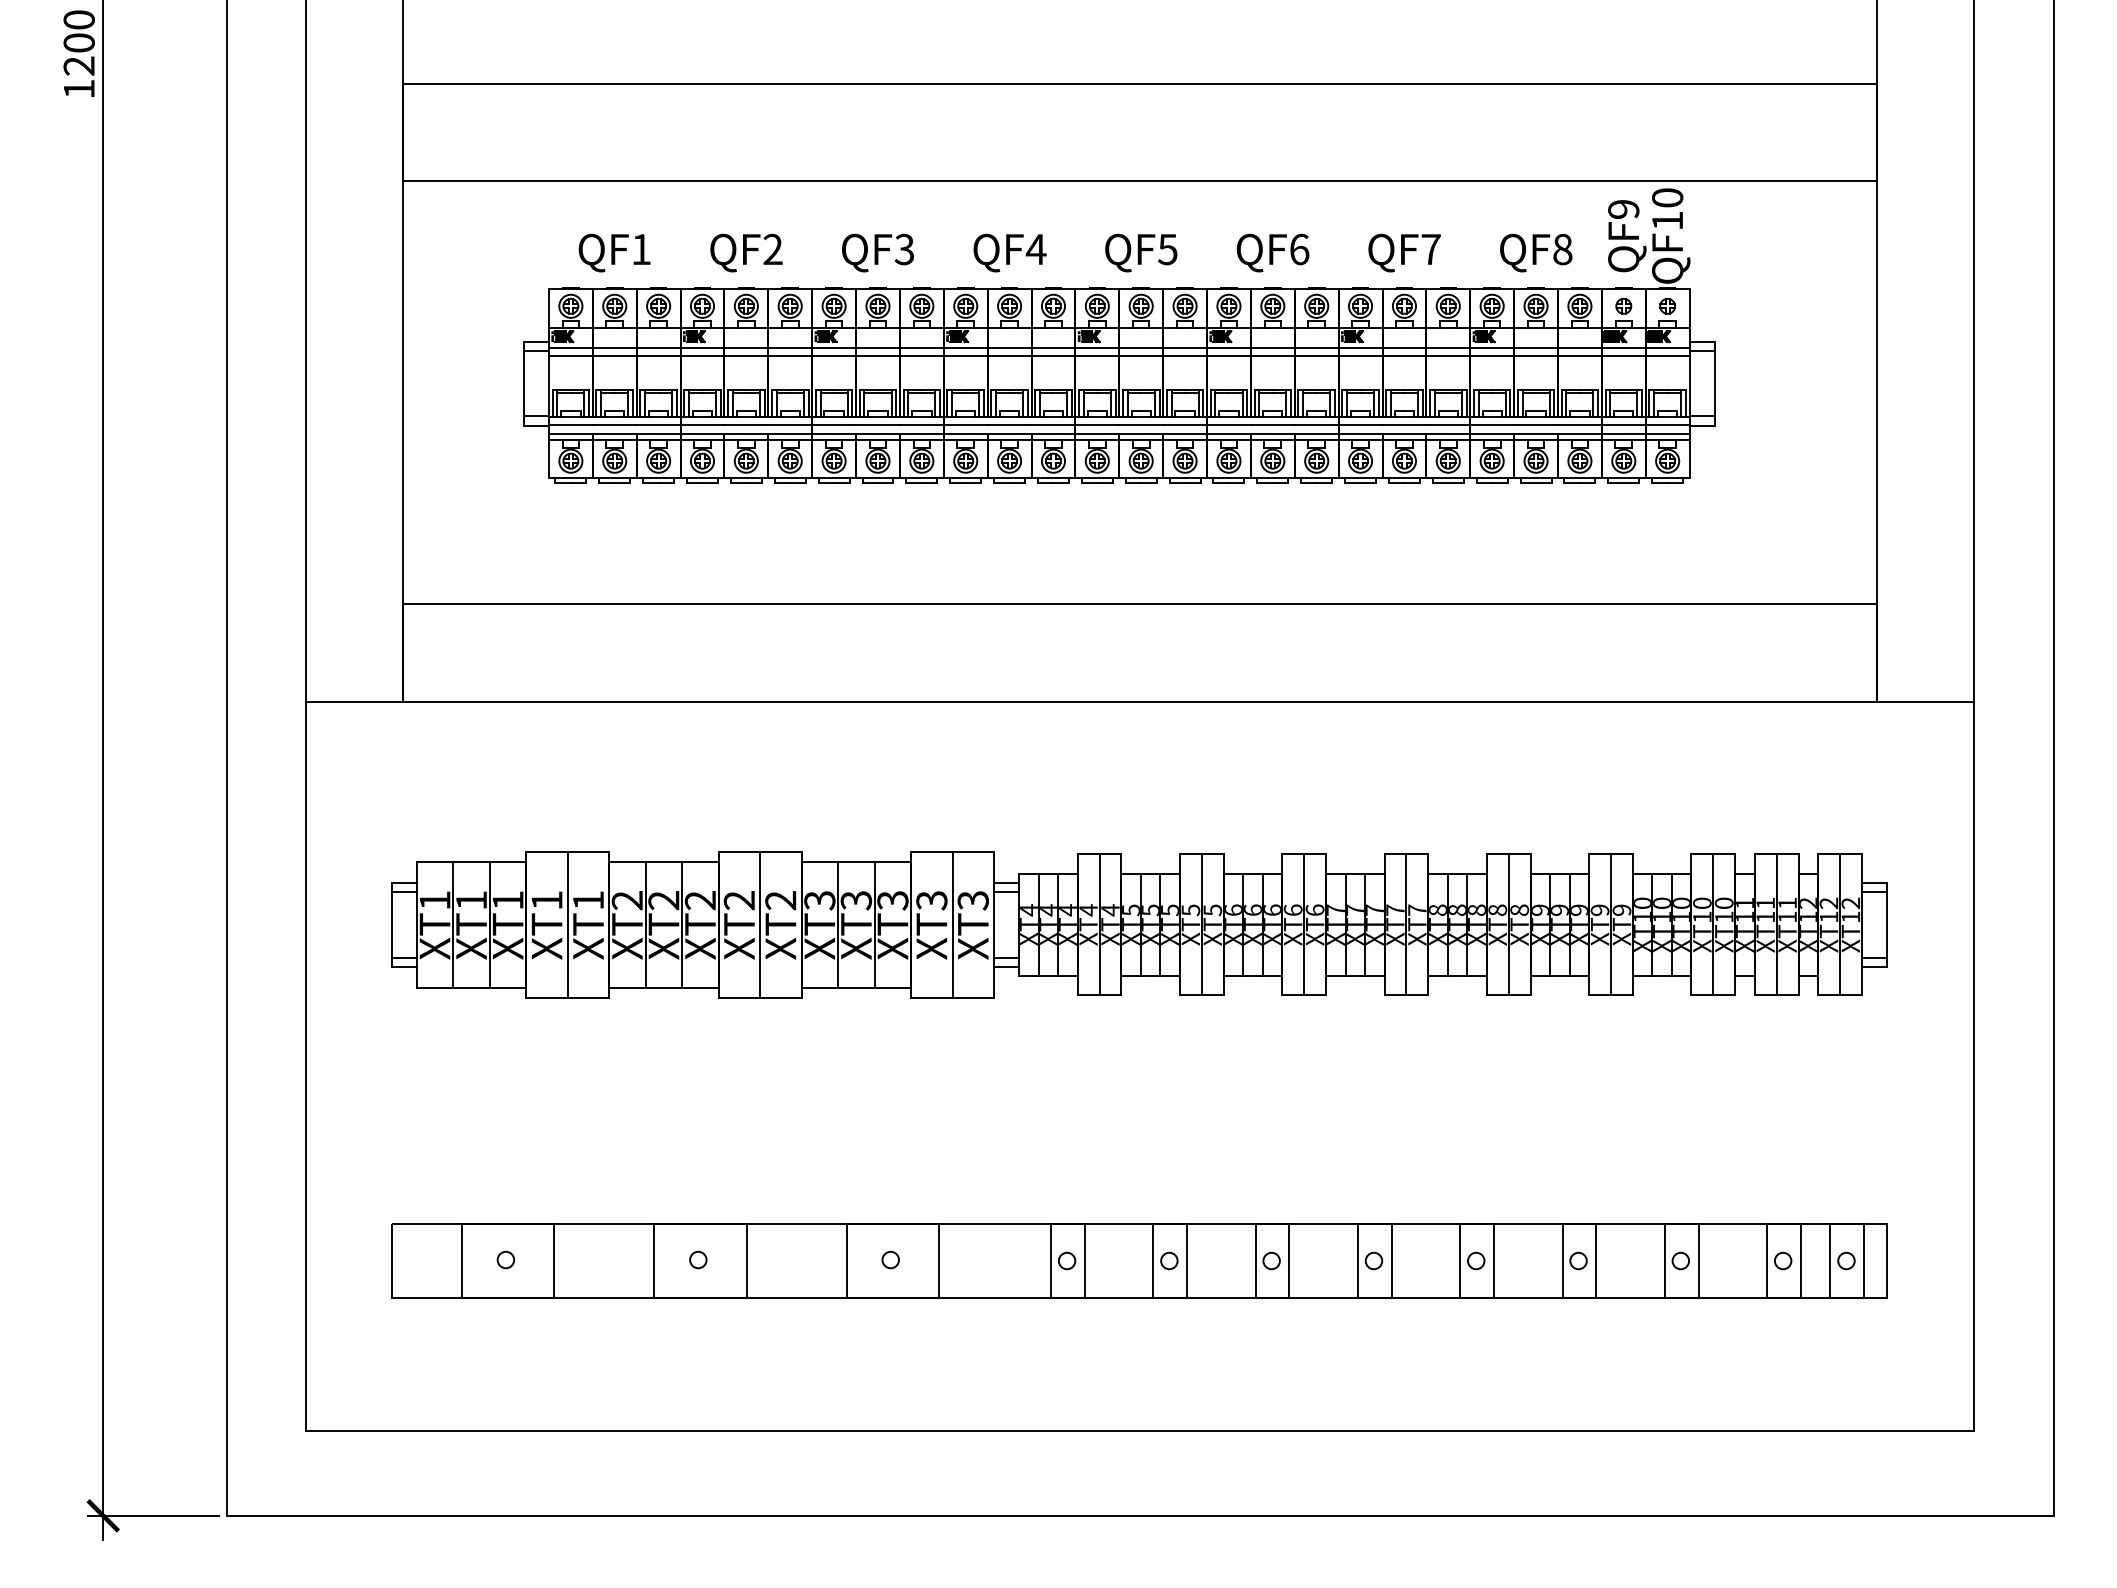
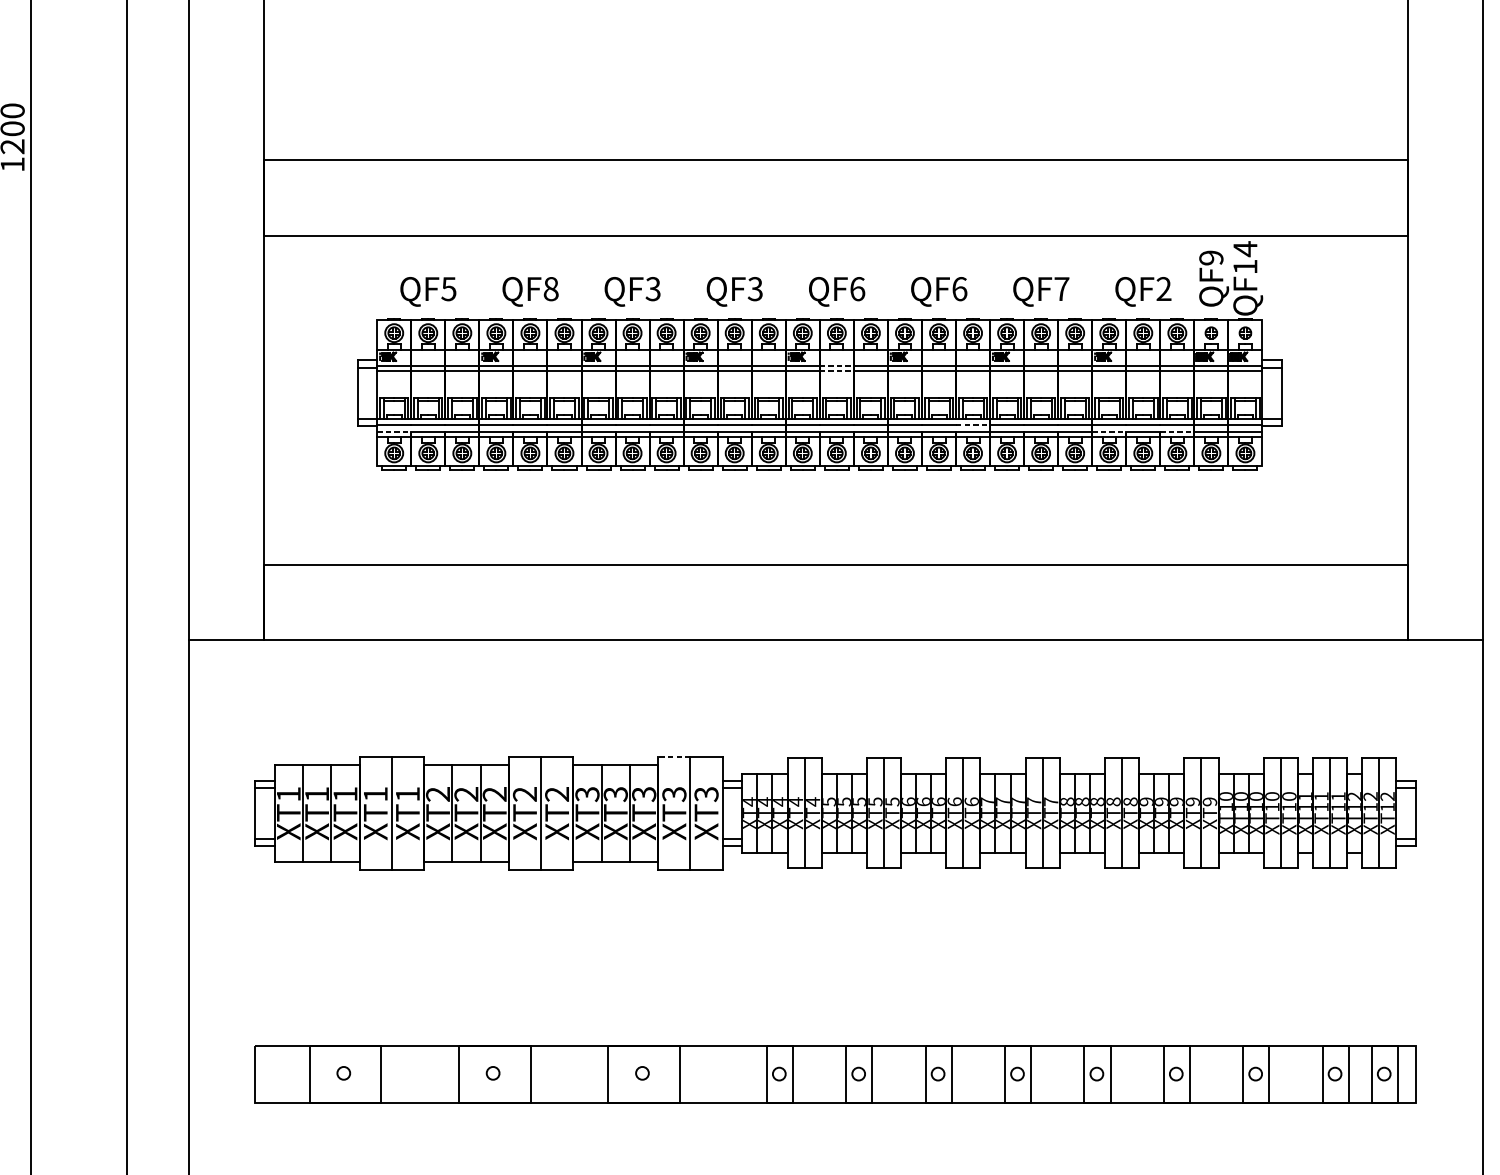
text: (1667, 197) -> (1245, 248), QF10 -> QF14
text: (640, 249) -> (448, 289), QF1 -> QF5
text: (772, 249) -> (550, 289), QF2 -> QF8
text: (1035, 249) -> (754, 289), QF4 -> QF3
text: (1167, 249) -> (857, 289), QF5 -> QF6
text: (1562, 249) -> (1163, 289), QF8 -> QF2
line: (1141, 348) -> (837, 365), solid -> dashed
line: (1141, 355) -> (837, 371), solid -> dashed
line: (1316, 424) -> (972, 424), solid -> dashed
line: (570, 433) -> (393, 431), solid -> dashed
line: (1492, 433) -> (1109, 431), solid -> dashed
line: (1579, 433) -> (1177, 431), solid -> dashed
line: (931, 851) -> (674, 756), solid -> dashed

